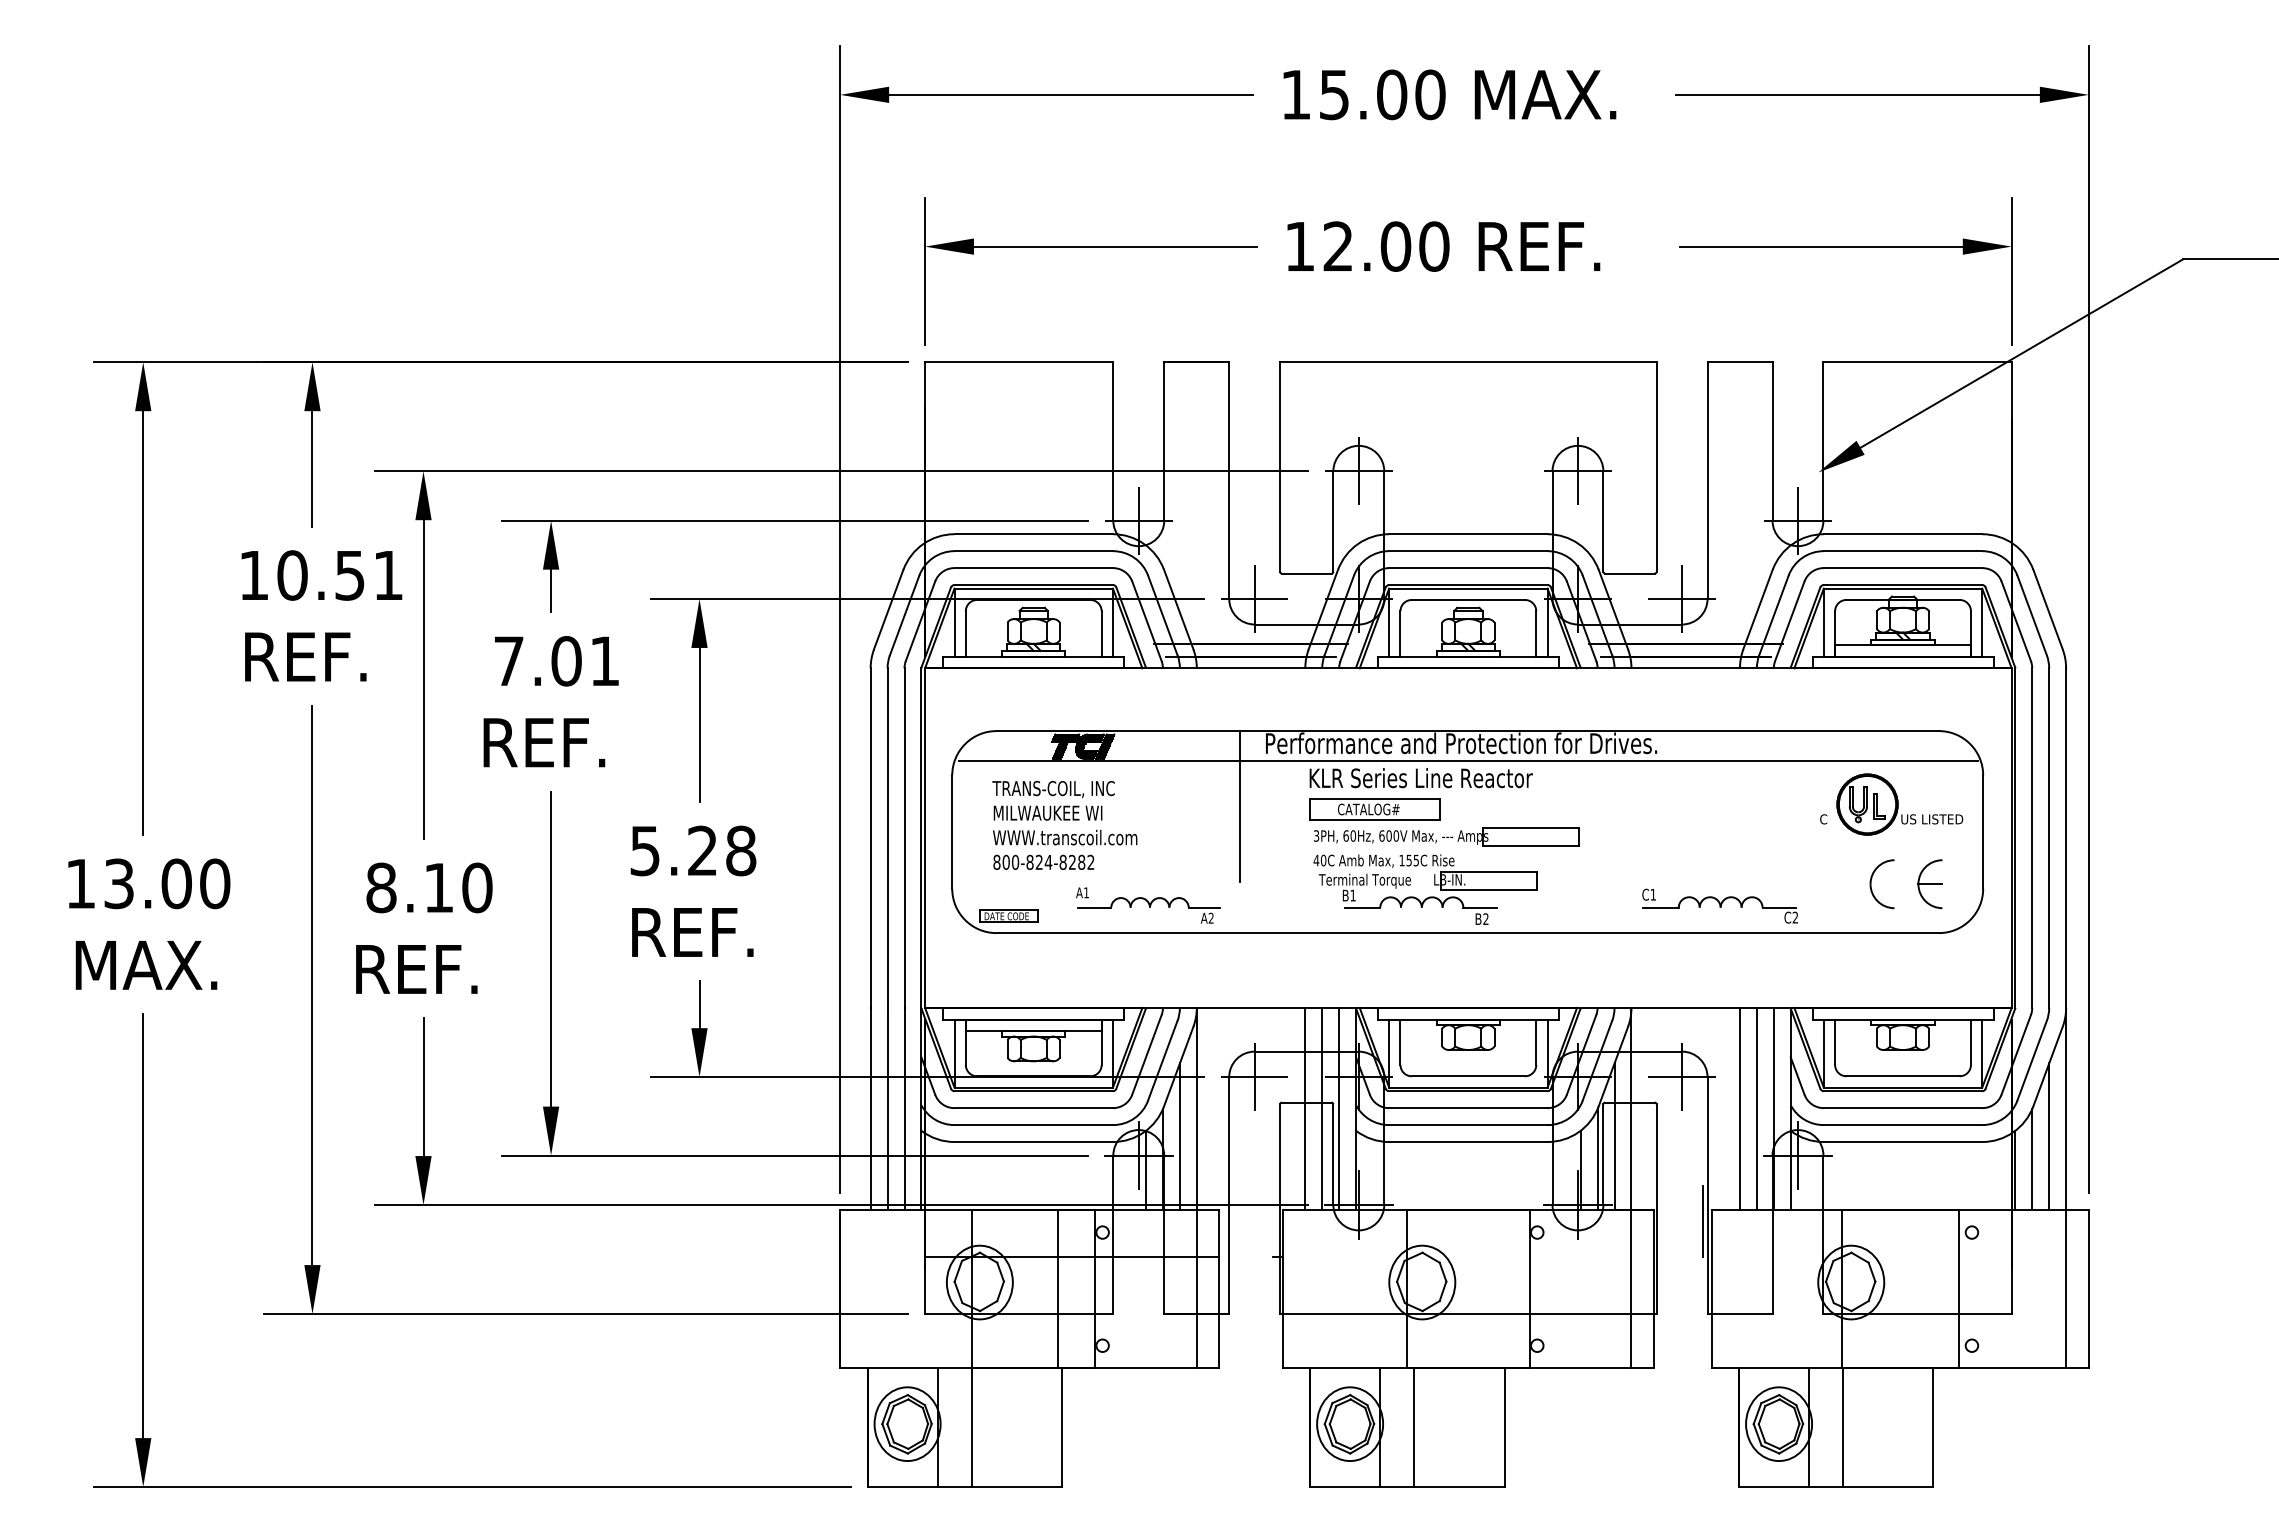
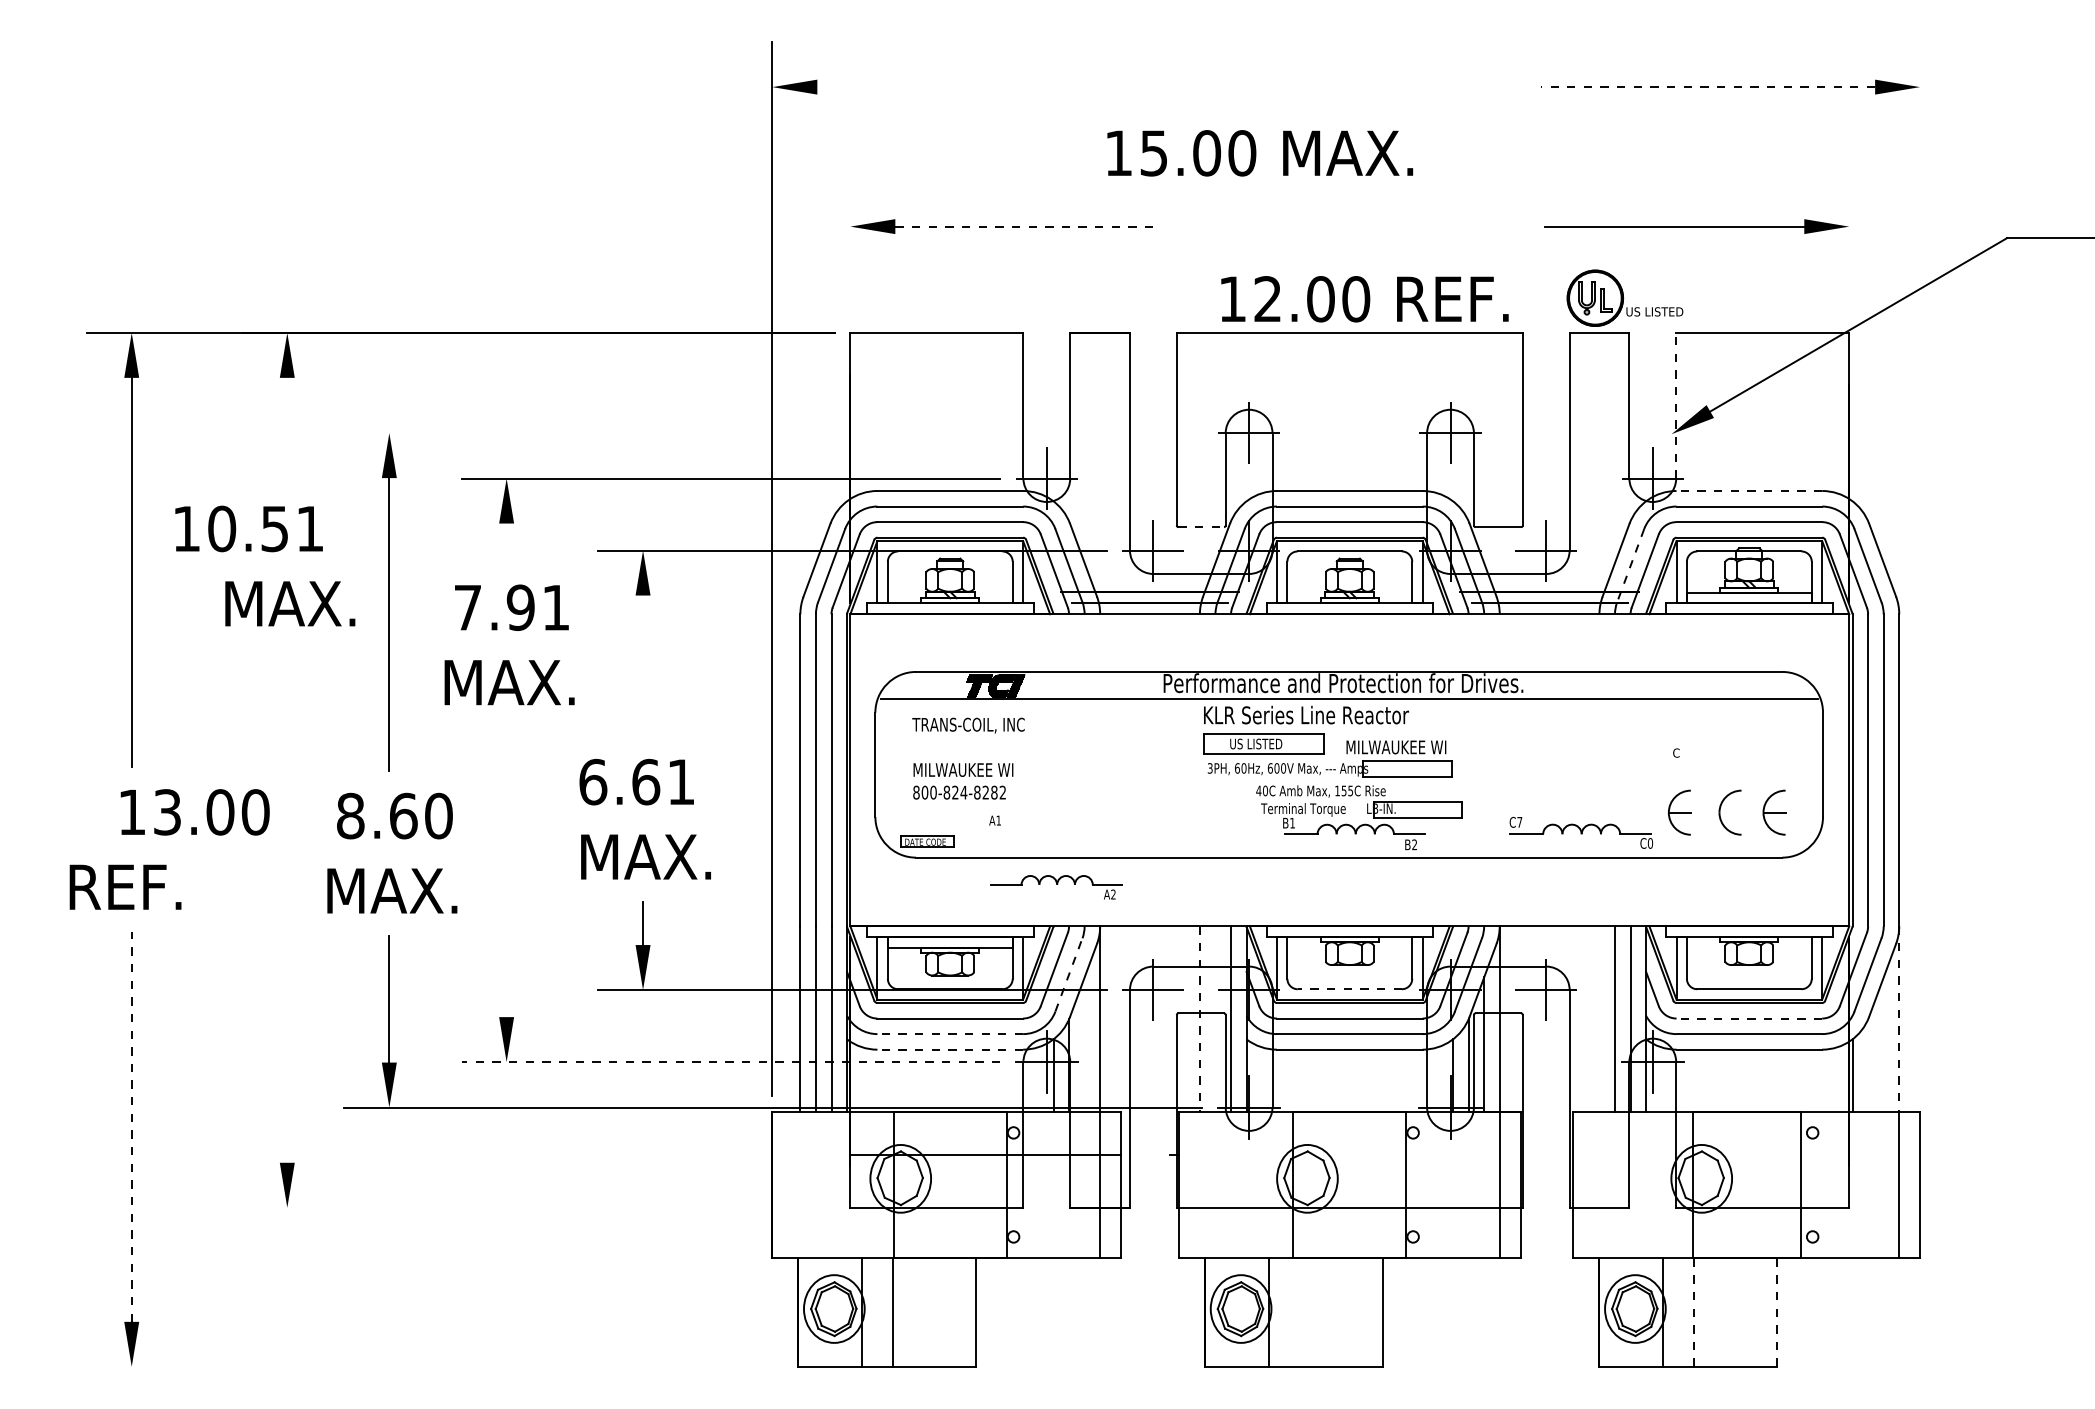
line: (1070, 94) -> (984, 86), removed
text: (1449, 94) -> (1259, 152), moved
line: (1858, 94) -> (1708, 86), solid -> dashed
line: (1115, 246) -> (1025, 226), solid -> dashed
text: (1443, 246) -> (1364, 299), moved
line: (925, 271) -> (850, 249), removed
line: (2011, 271) -> (1849, 249), removed
line: (1823, 441) -> (1676, 405), solid -> dashed
line: (312, 468) -> (287, 430), removed
line: (841, 471) -> (773, 433), removed
line: (1902, 534) -> (1748, 491), solid -> dashed
line: (1306, 573) -> (1201, 527), solid -> dashed
text: (321, 575) -> (248, 528), moved
line: (551, 590) -> (507, 542), removed
line: (1773, 615) -> (1630, 565), solid -> dashed
line: (2088, 618) -> (1919, 568), removed
text: (318, 656) -> (292, 603), REF. -> MAX.
text: (566, 661) -> (520, 607), 7.01 -> 7.91
line: (699, 724) -> (643, 665), removed
text: (557, 742) -> (512, 682), REF. -> MAX.
part: (1899, 804) -> (1624, 298), moved
line: (1240, 806) -> (1140, 741), removed
text: (1368, 809) -> (1257, 744), CATALOG# -> US LISTED
text: (1047, 812) -> (1395, 746), moved
text: (1065, 837) -> (979, 769), WWW.transcoil.com -> MILWAUKEE WI
text: (693, 850) -> (637, 781), 5.28 -> 6.61
text: (149, 883) -> (195, 812), moved
part: (1826, 884) -> (1678, 812), added
text: (439, 887) -> (404, 815), 8.10 -> 8.60
text: (1652, 894) -> (1519, 822), C1 -> C7
part: (1429, 896) -> (1362, 823), moved
part: (1148, 910) -> (1055, 887), moved
text: (1795, 917) -> (1650, 843), C2 -> C0
text: (705, 932) -> (648, 857), REF. -> MAX.
line: (551, 948) -> (507, 871), removed
text: (149, 964) -> (137, 886), MAX. -> REF.
text: (429, 969) -> (394, 891), REF. -> MAX.
line: (312, 985) -> (287, 905), removed
line: (1162, 1060) -> (1068, 974), solid -> dashed
line: (1468, 1076) -> (1349, 989), solid -> dashed
line: (1322, 1108) -> (1215, 1018), removed
line: (1739, 1108) -> (1599, 1018), removed
line: (1902, 1108) -> (1748, 1018), solid -> dashed
line: (1305, 1109) -> (1200, 1019), solid -> dashed
line: (2066, 1109) -> (1899, 1019), solid -> dashed
line: (1033, 1125) -> (950, 1034), solid -> dashed
line: (1179, 1136) -> (1084, 1044), removed
line: (2049, 1136) -> (1883, 1044), removed
line: (1033, 1142) -> (950, 1050), solid -> dashed
line: (795, 1155) -> (731, 1062), solid -> dashed
line: (2032, 1159) -> (1868, 1065), removed
line: (1703, 1221) -> (1565, 1122), removed
line: (143, 1226) -> (131, 1127), solid -> dashed
line: (1057, 1288) -> (972, 1184), removed
line: (585, 1313) -> (538, 1207), removed
line: (1414, 1427) -> (1300, 1312), removed
line: (1843, 1427) -> (1694, 1312), solid -> dashed
line: (1933, 1427) -> (1777, 1312), solid -> dashed
line: (472, 1487) -> (434, 1367), removed

